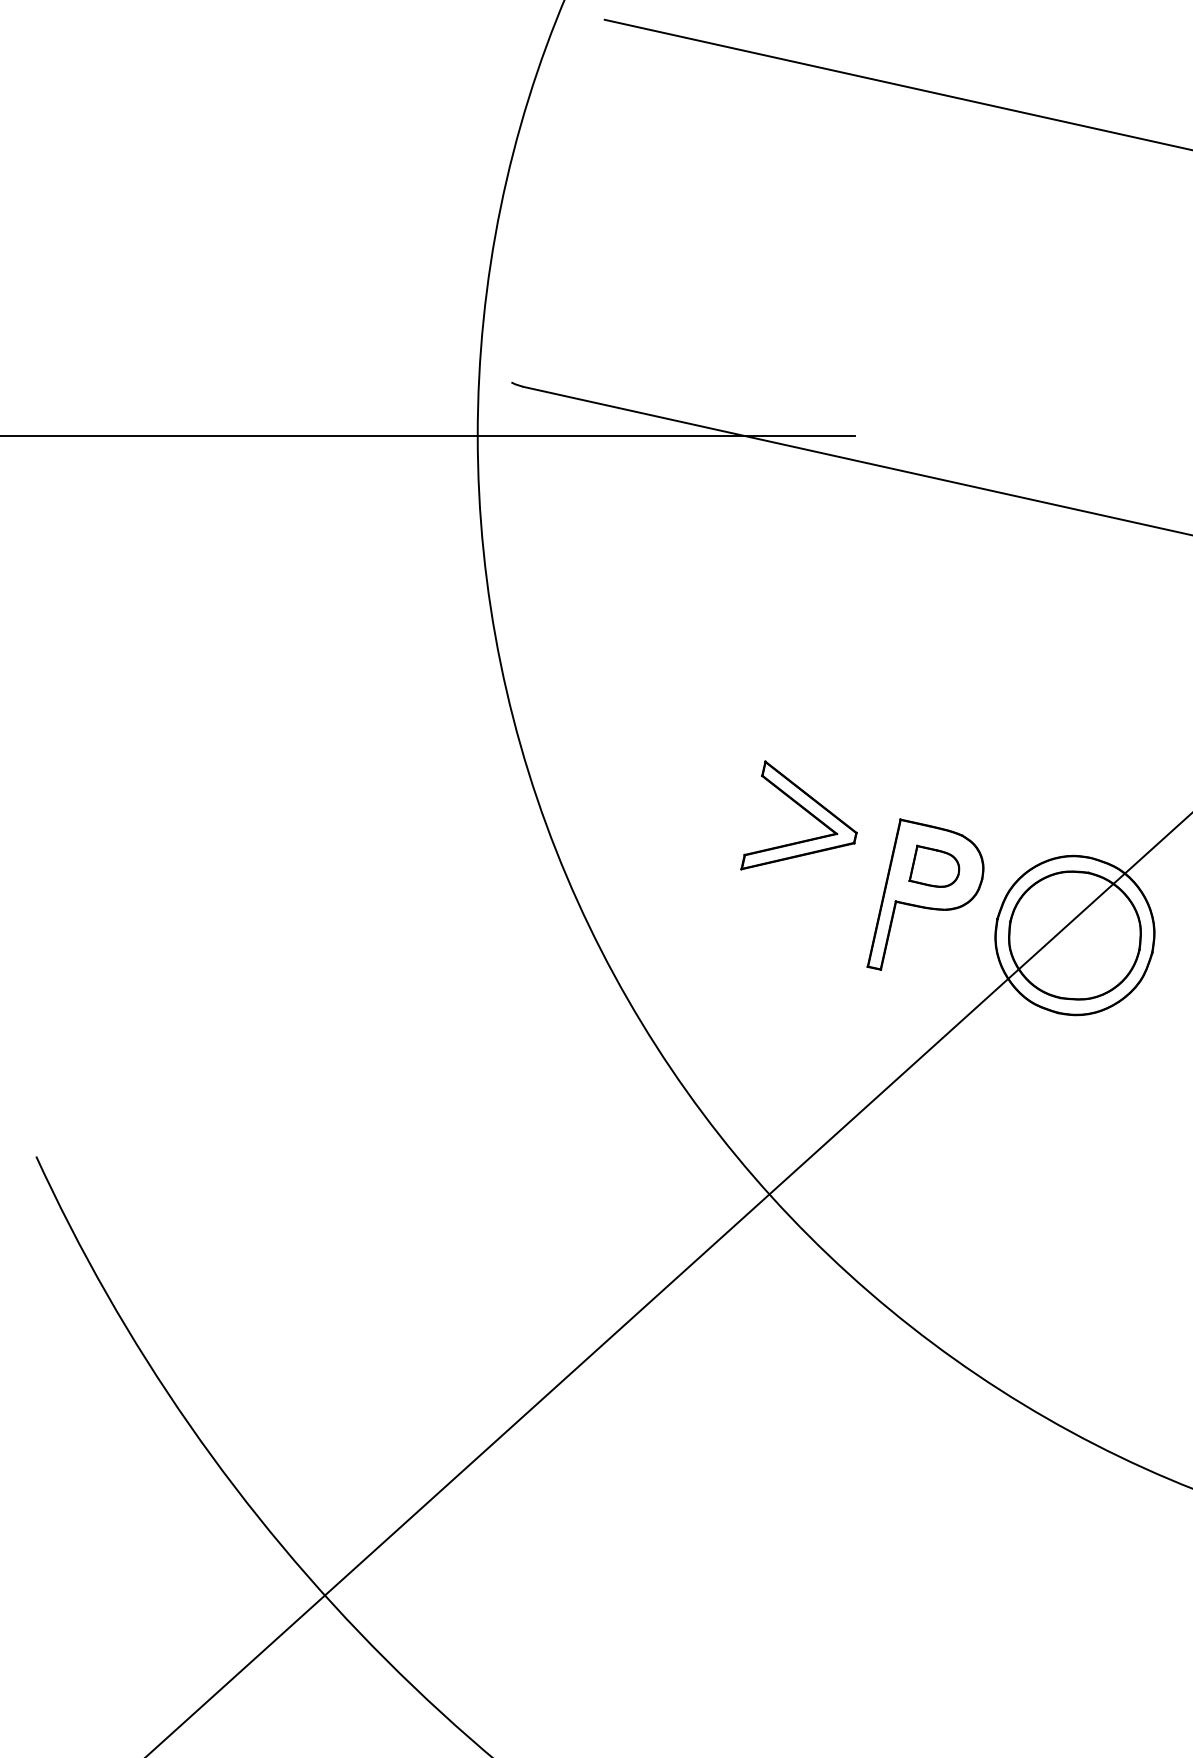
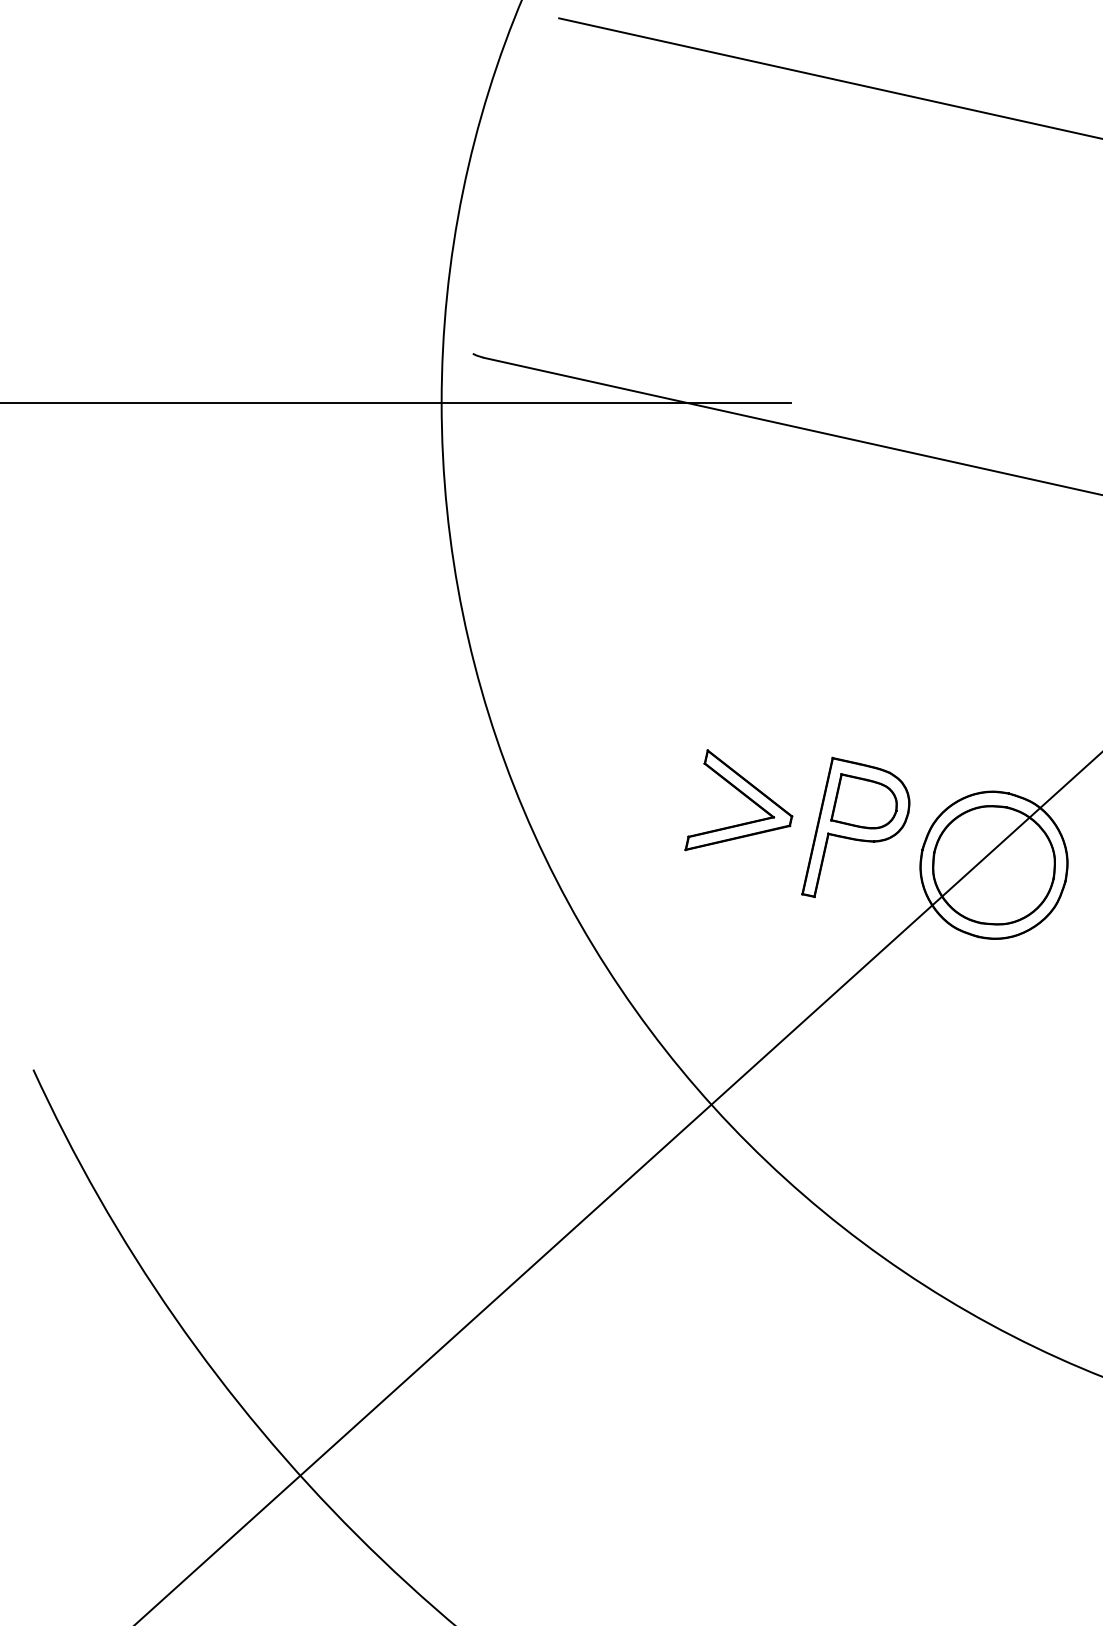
part: (804, 810) -> (743, 795), moved
part: (933, 866) -> (863, 801), size x1.43

